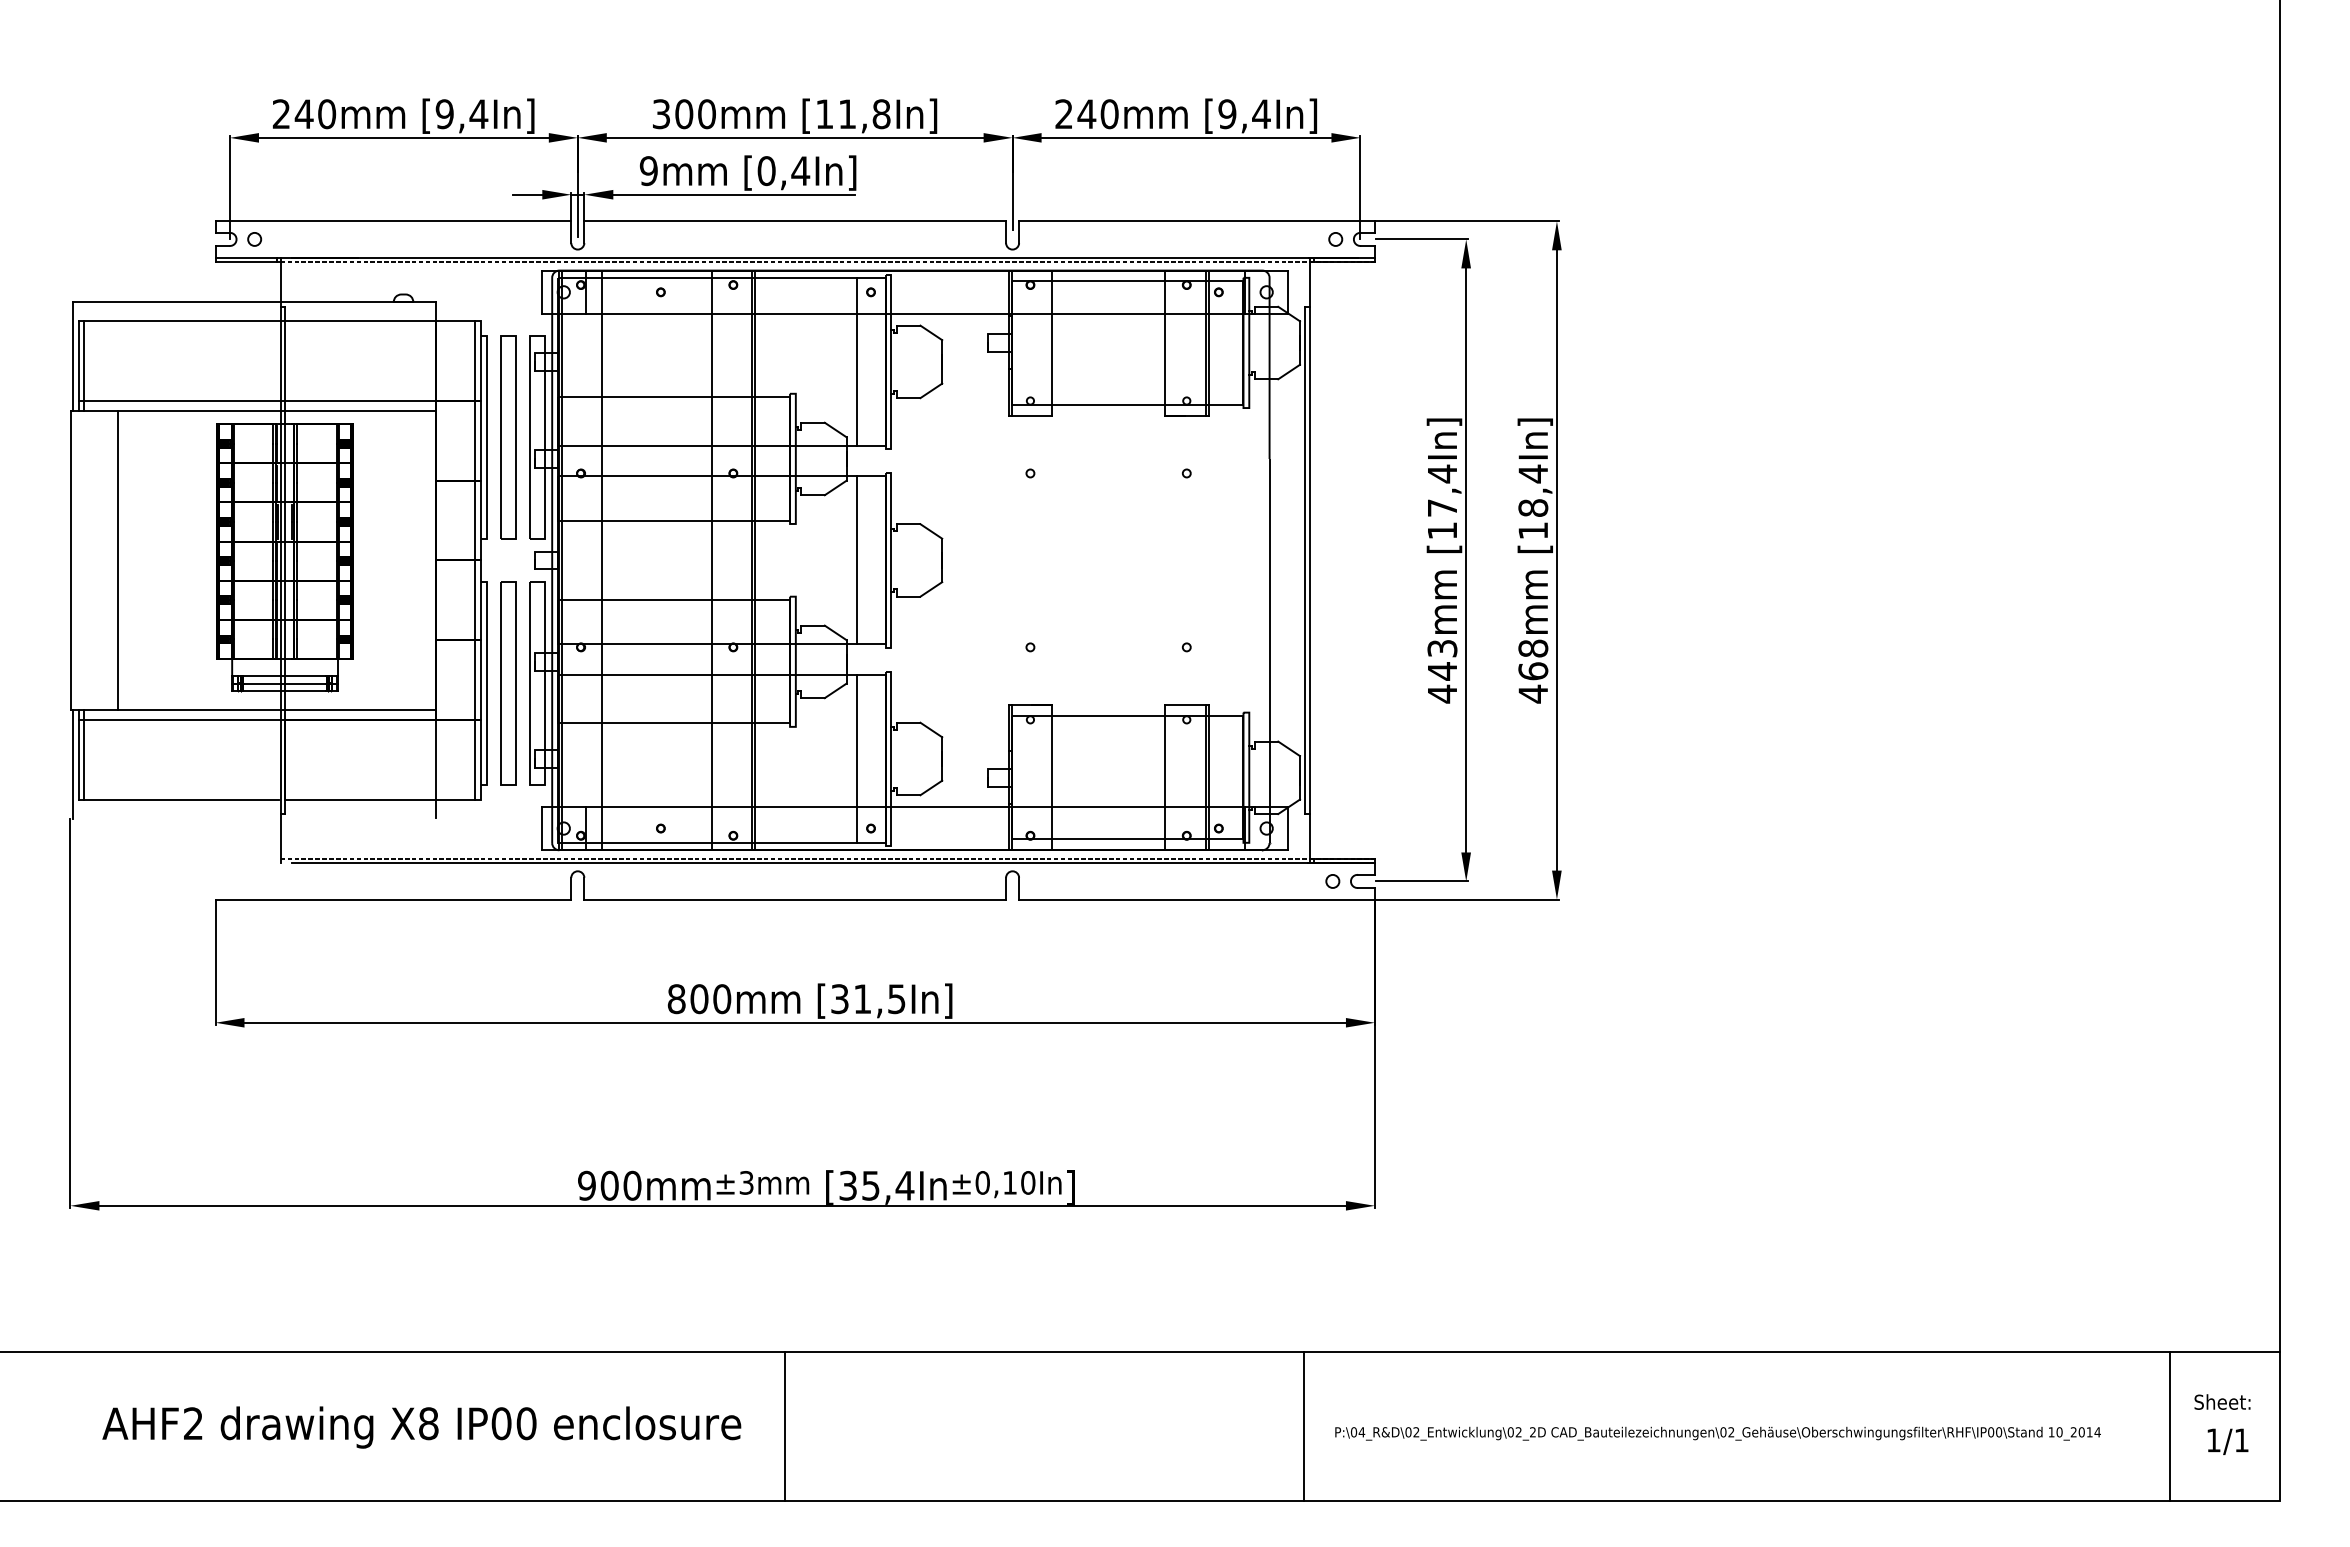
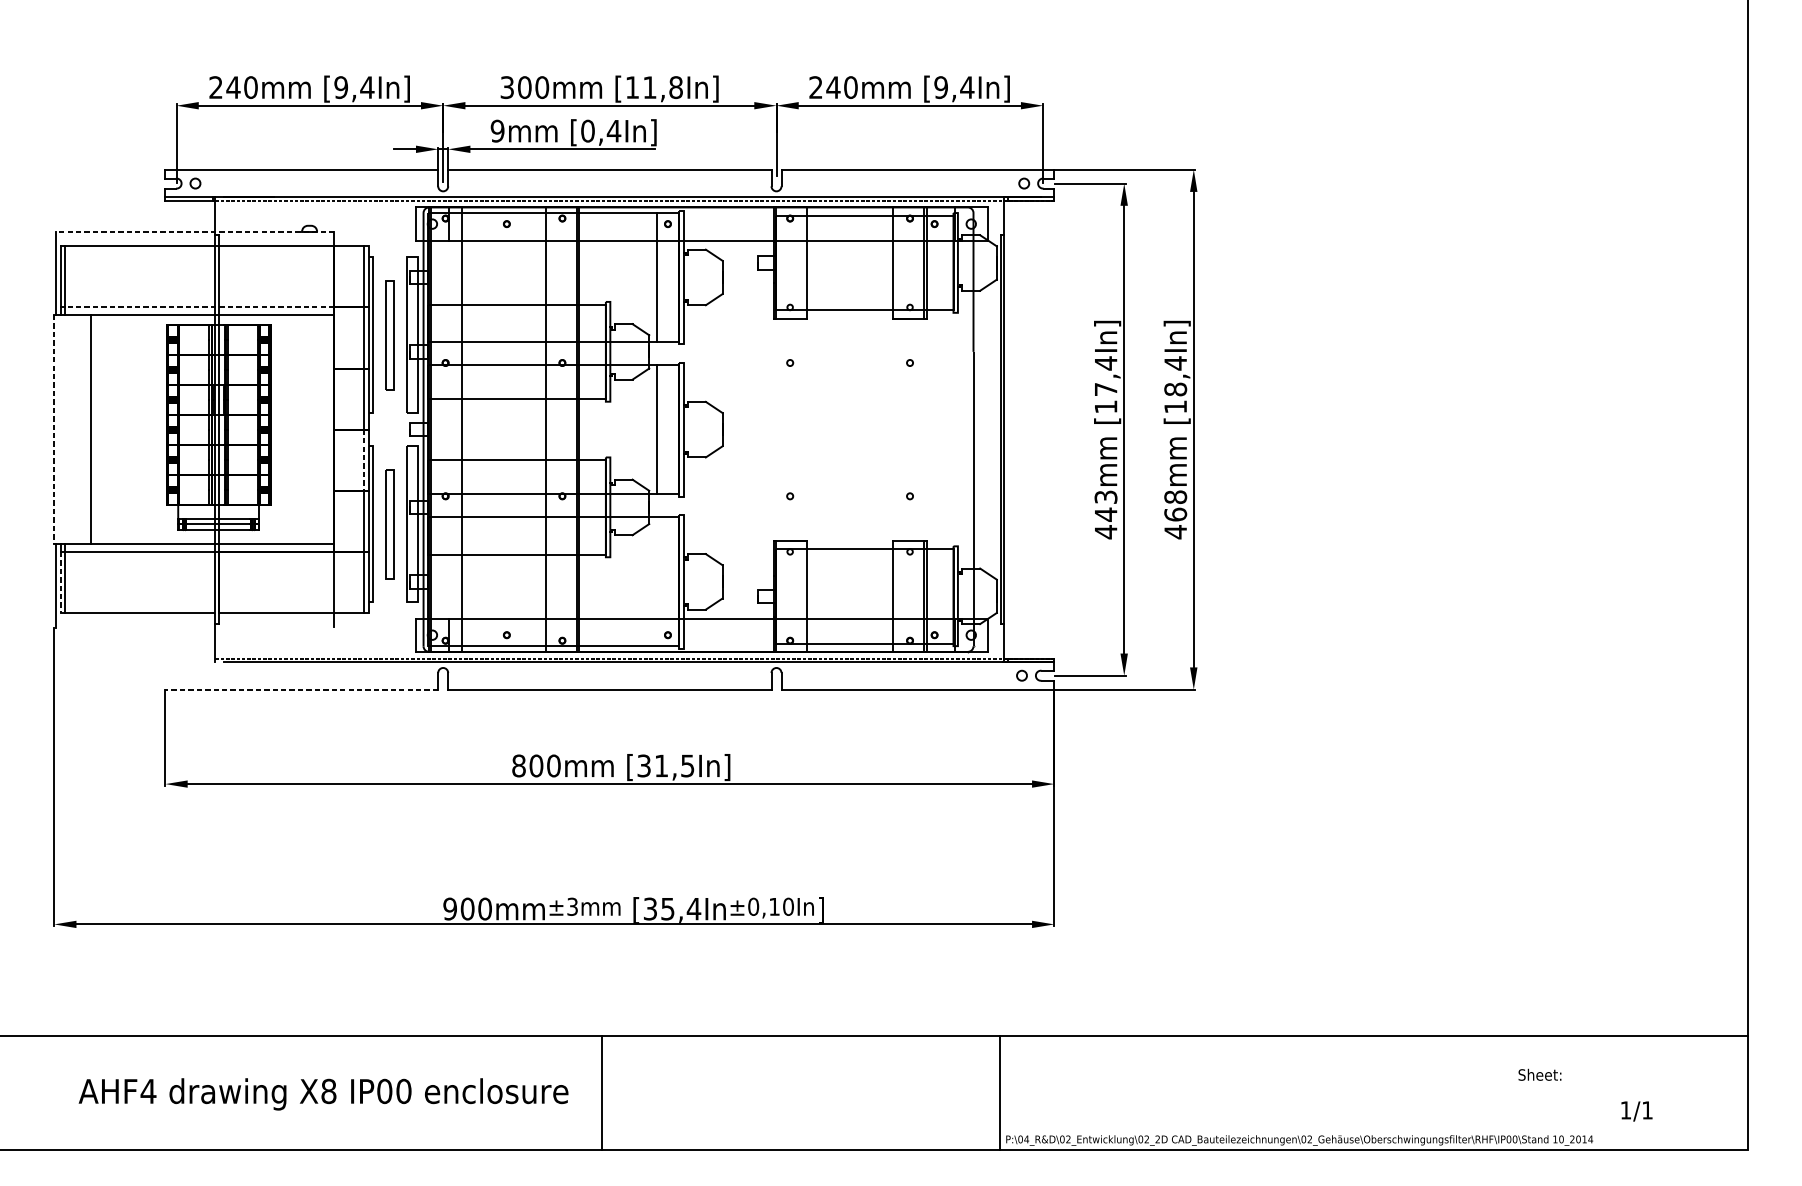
line: (253, 302) -> (194, 231), solid -> dashed
line: (257, 401) -> (197, 307), solid -> dashed
part: (508, 437) -> (390, 335), size x0.7
line: (70, 560) -> (54, 429), solid -> dashed
line: (474, 600) -> (363, 460), solid -> dashed
part: (508, 683) -> (390, 524), size x0.7
line: (856, 758) -> (656, 581), removed
line: (78, 759) -> (60, 582), solid -> dashed
line: (393, 899) -> (301, 689), solid -> dashed
text: (2222, 1401) -> (1539, 1074), moved
text: (193, 1423) -> (148, 1091), AHF2 -> AHF4
line: (2169, 1425) -> (1663, 1092), removed
text: (1717, 1433) -> (1299, 1140), moved
text: (2227, 1441) -> (1636, 1111), moved

